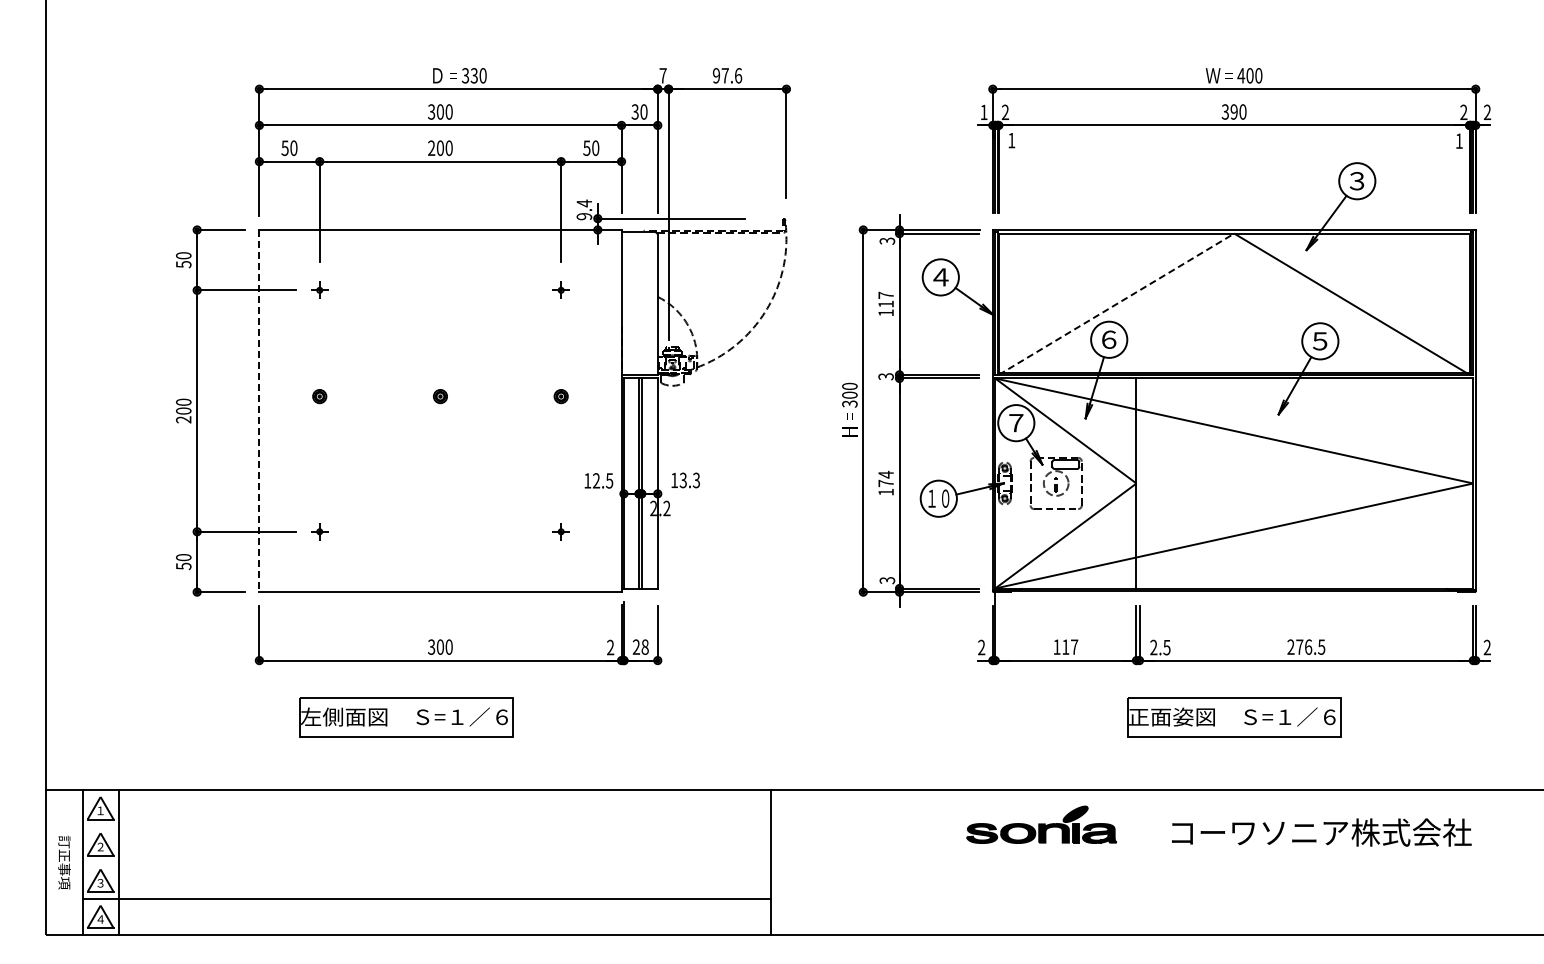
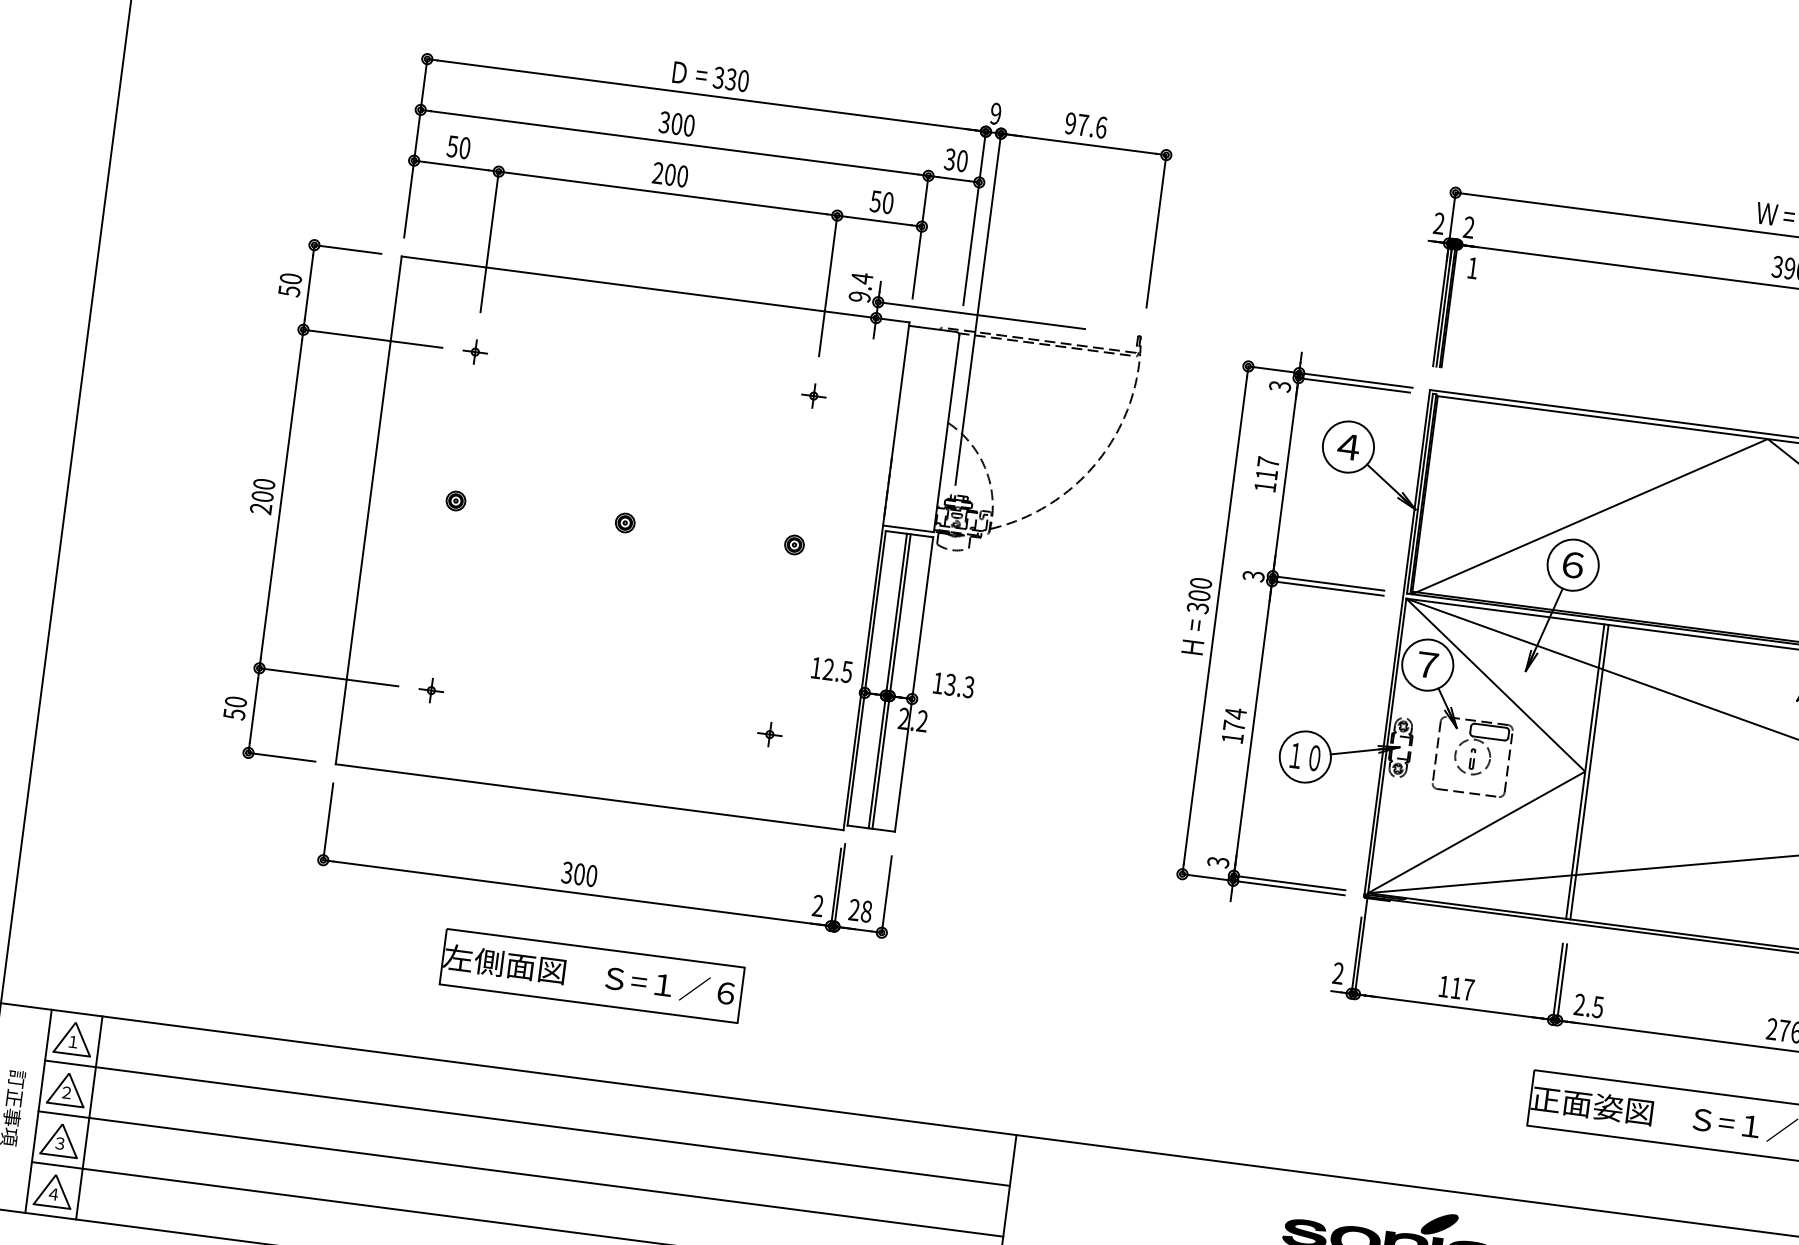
text: (662, 75) -> (995, 113), 7 -> 9
text: (983, 111) -> (1438, 222), 1 -> 2
line: (1117, 303) -> (1591, 515), dashed -> solid
line: (259, 411) -> (368, 511), dashed -> solid
line: (1139, 483) -> (1589, 772), added
part: (406, 717) -> (592, 976), moved
line: (426, 826) -> (527, 1123), added
line: (426, 862) -> (520, 1173), added

